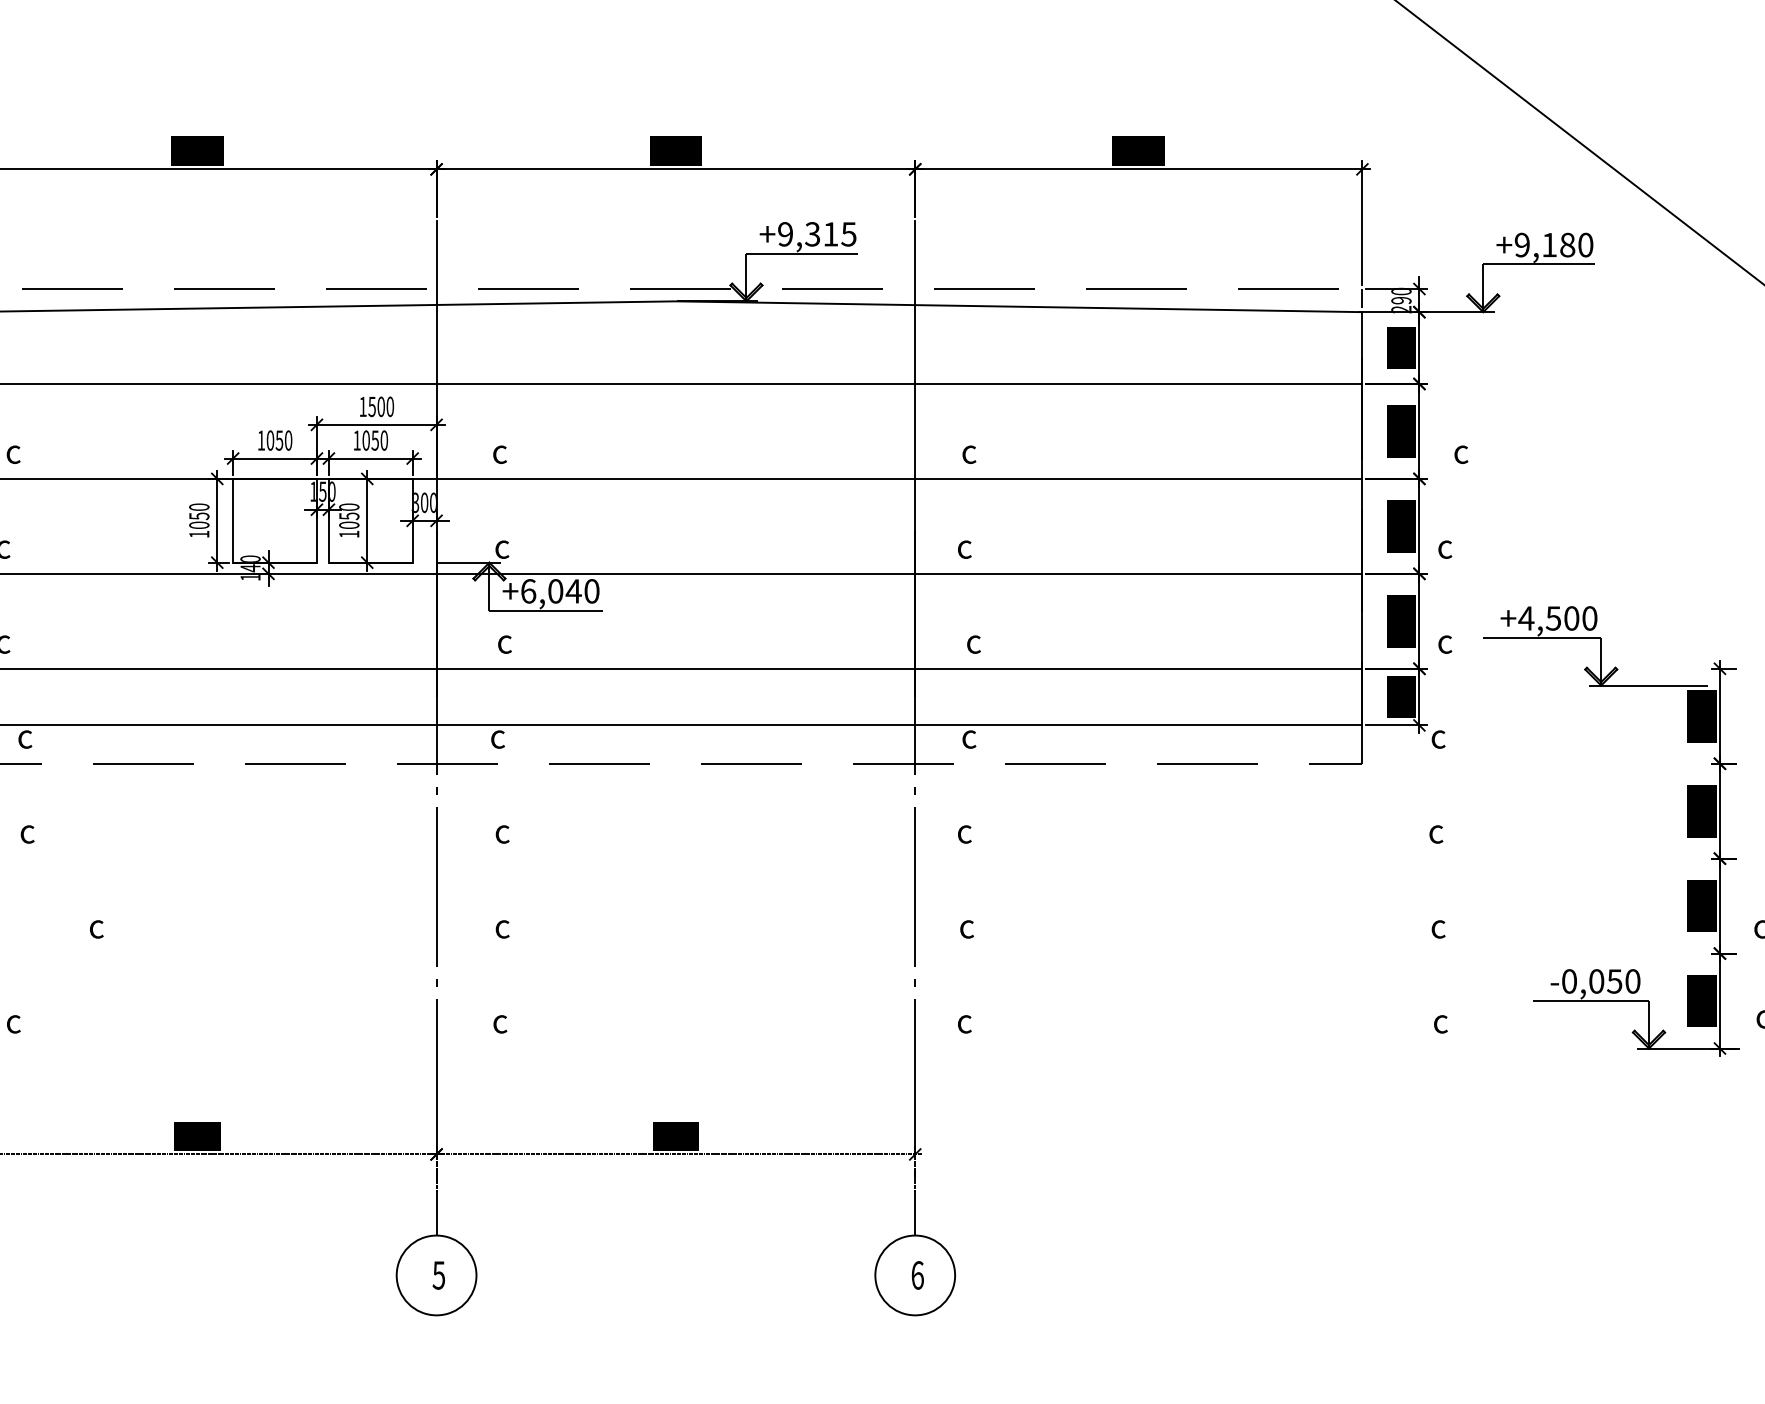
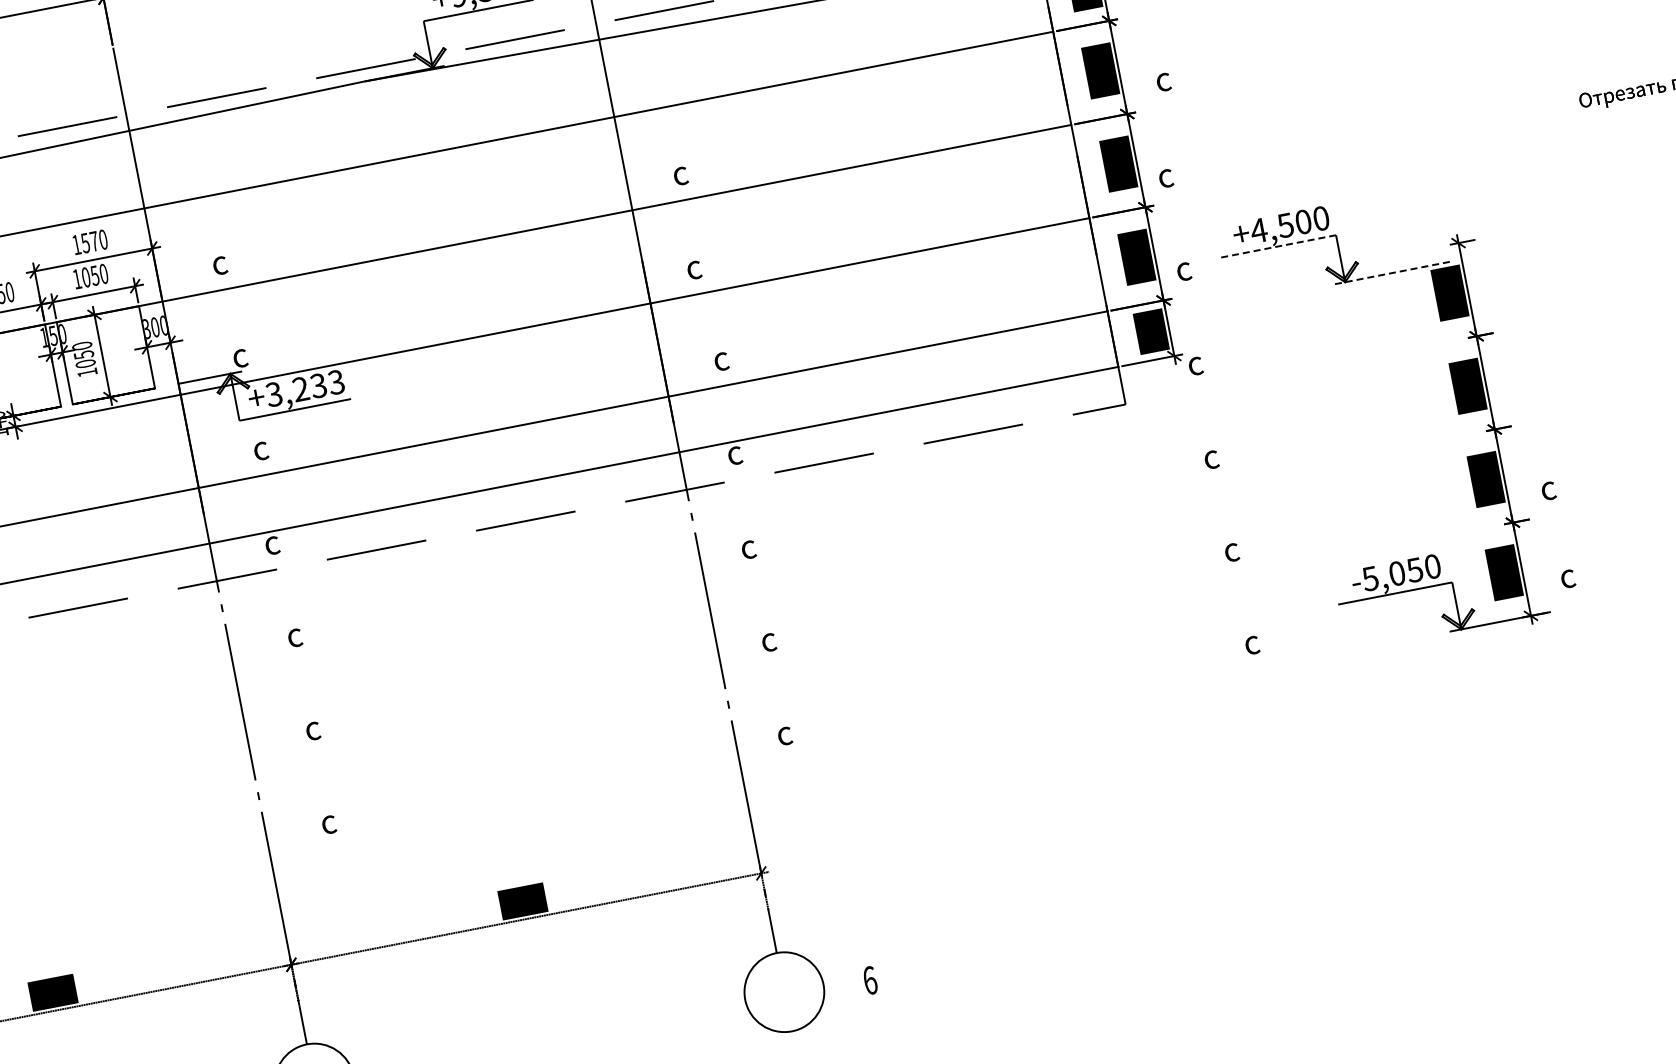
text: (380, 406) -> (93, 241), 1500 -> 1570
text: (559, 591) -> (304, 388), +6,040 -> +3,233
line: (1541, 637) -> (1277, 246), solid -> dashed
line: (1648, 685) -> (1391, 273), solid -> dashed
text: (1568, 981) -> (1369, 578), -0,050 -> -5,050
text: (917, 1275) -> (870, 980), moved

